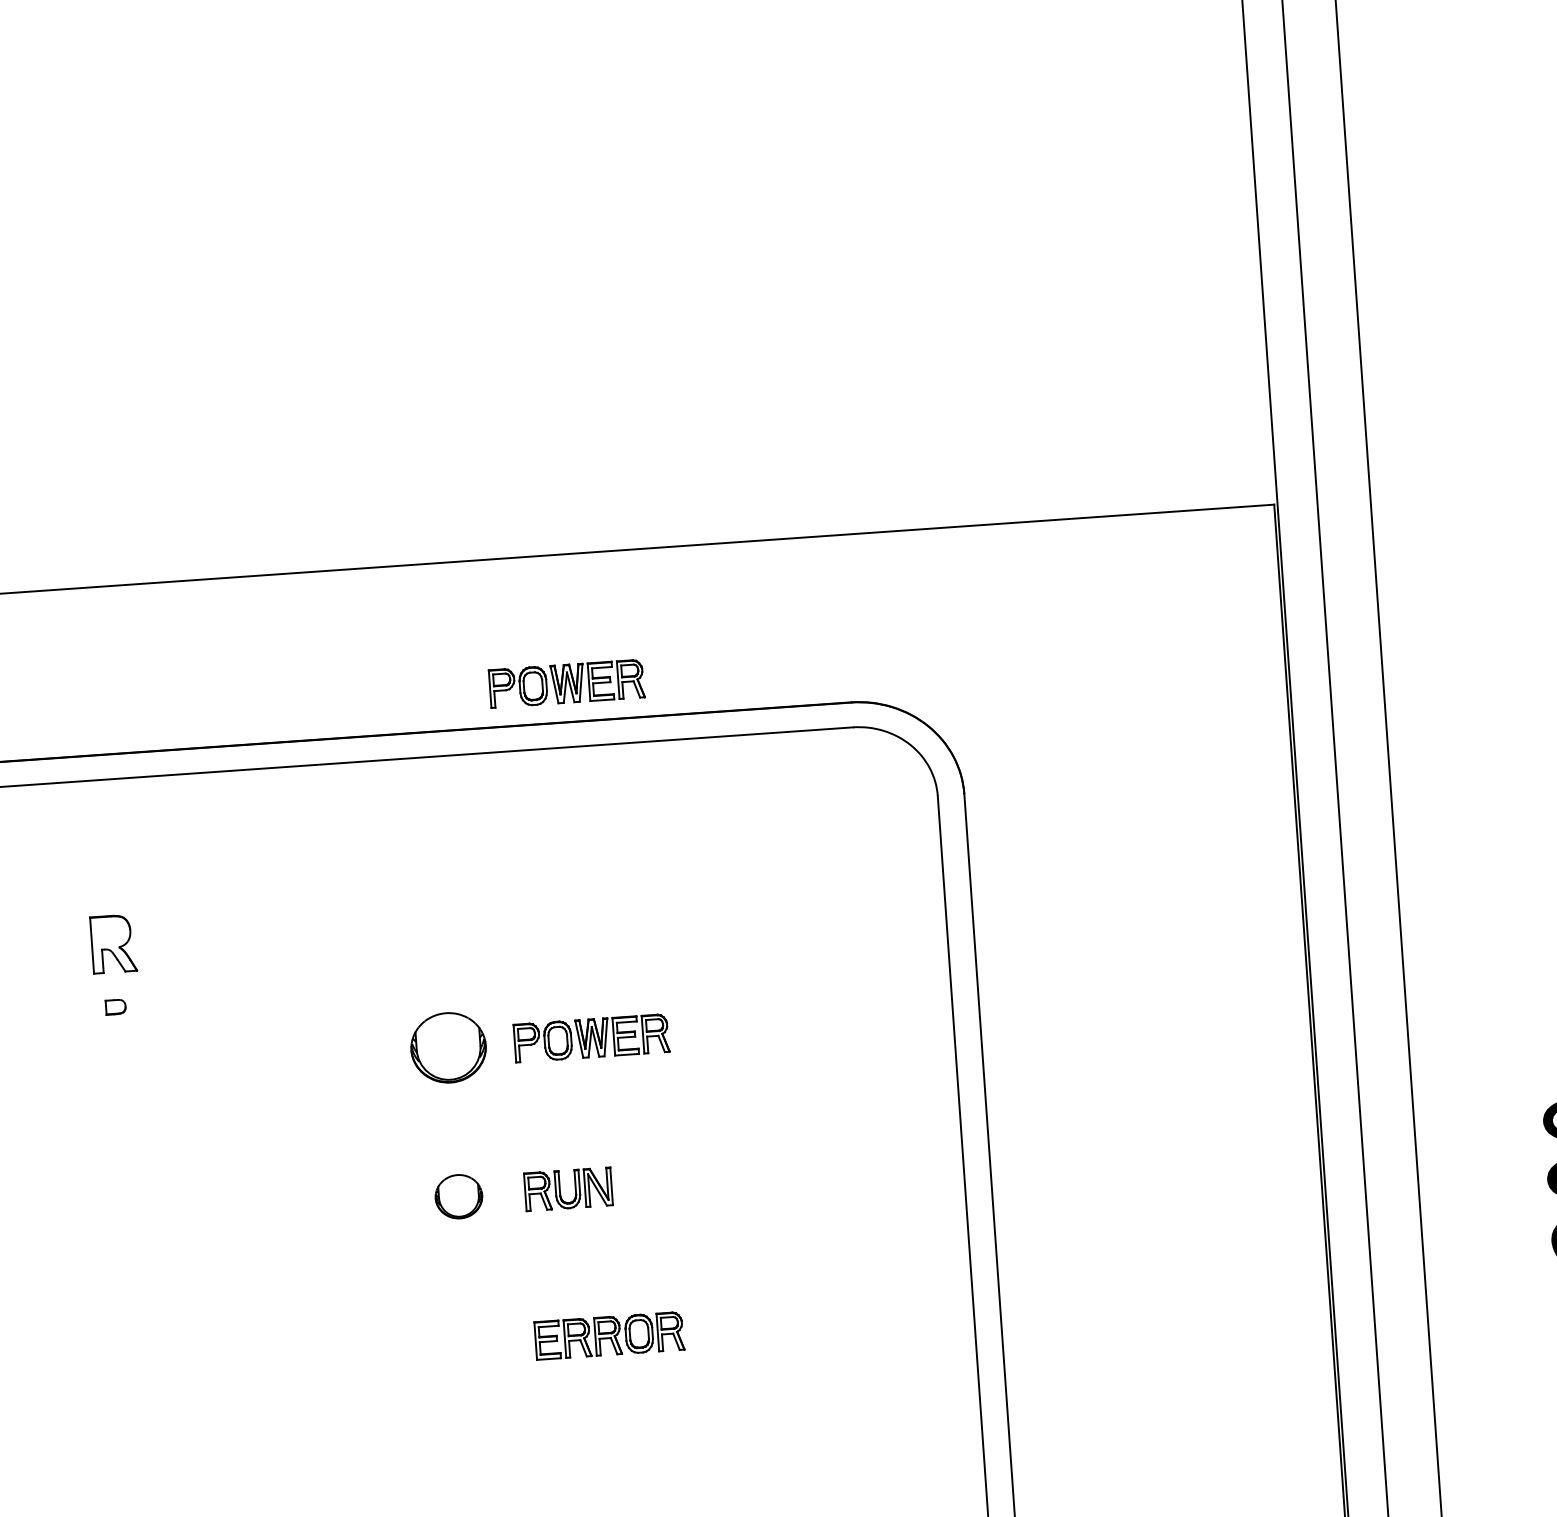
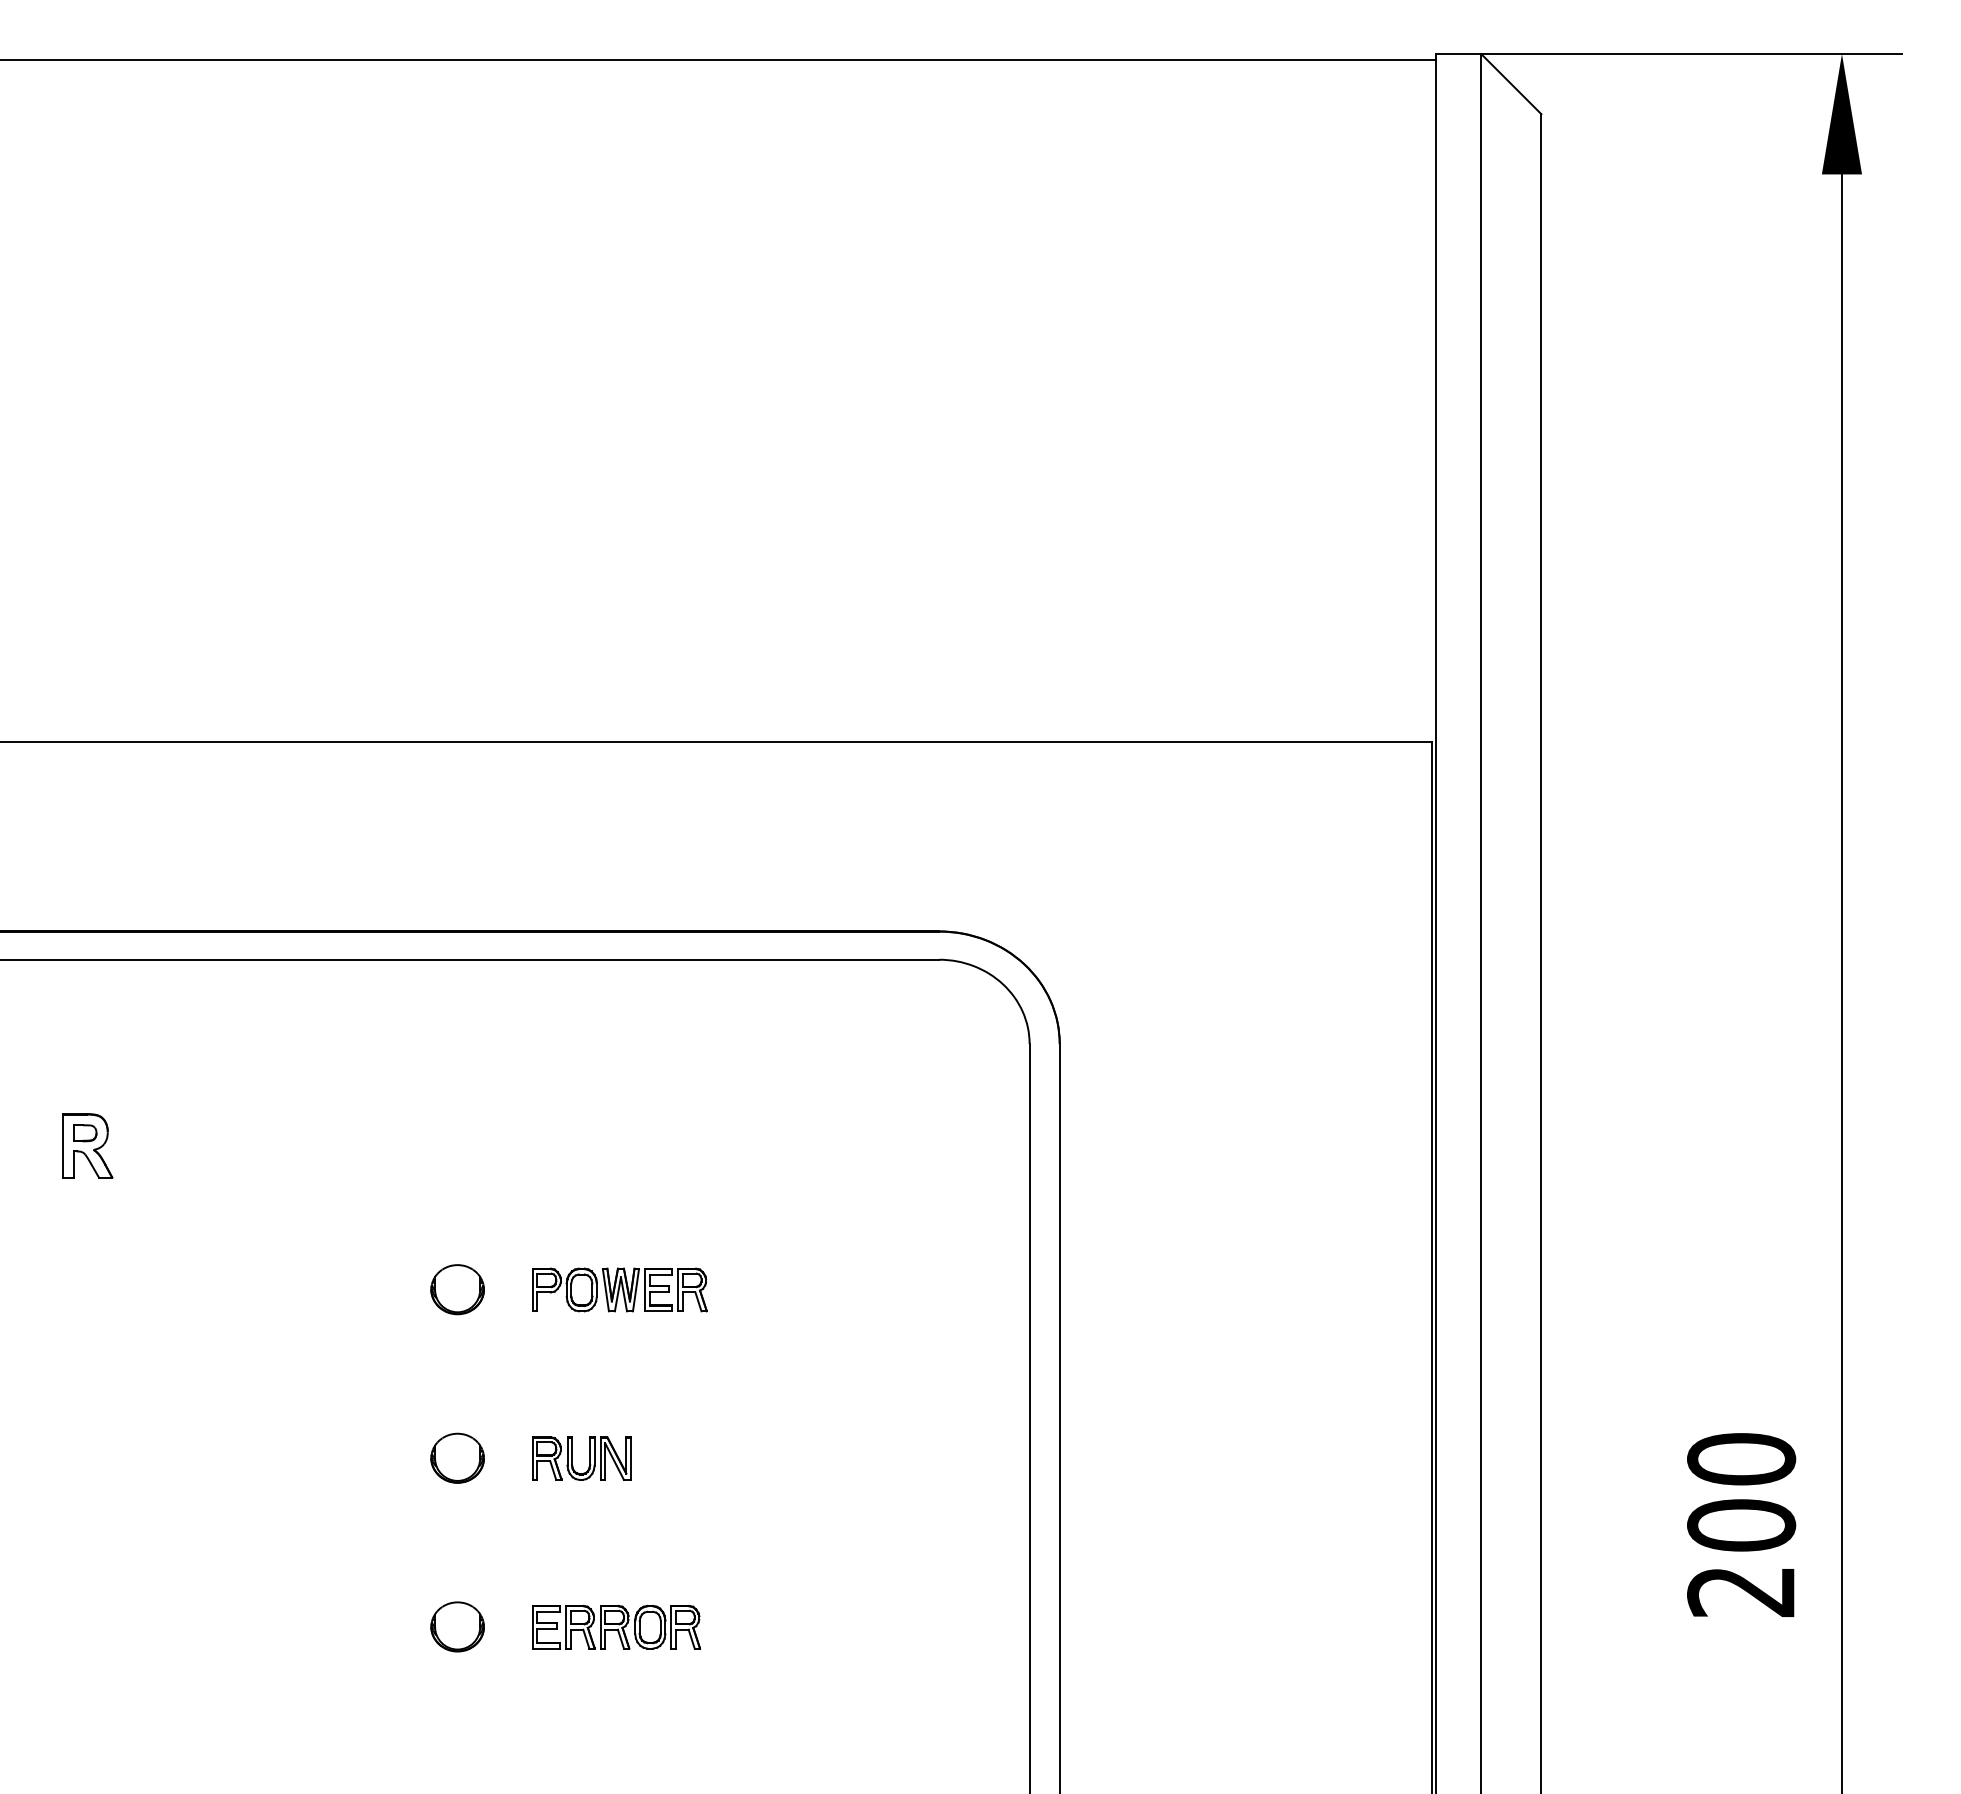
part: (566, 683) -> (619, 887), removed
part: (115, 1007) -> (85, 1133), moved
part: (448, 1047) -> (457, 1289), size x0.62
part: (469, 1345) -> (457, 1626), added

